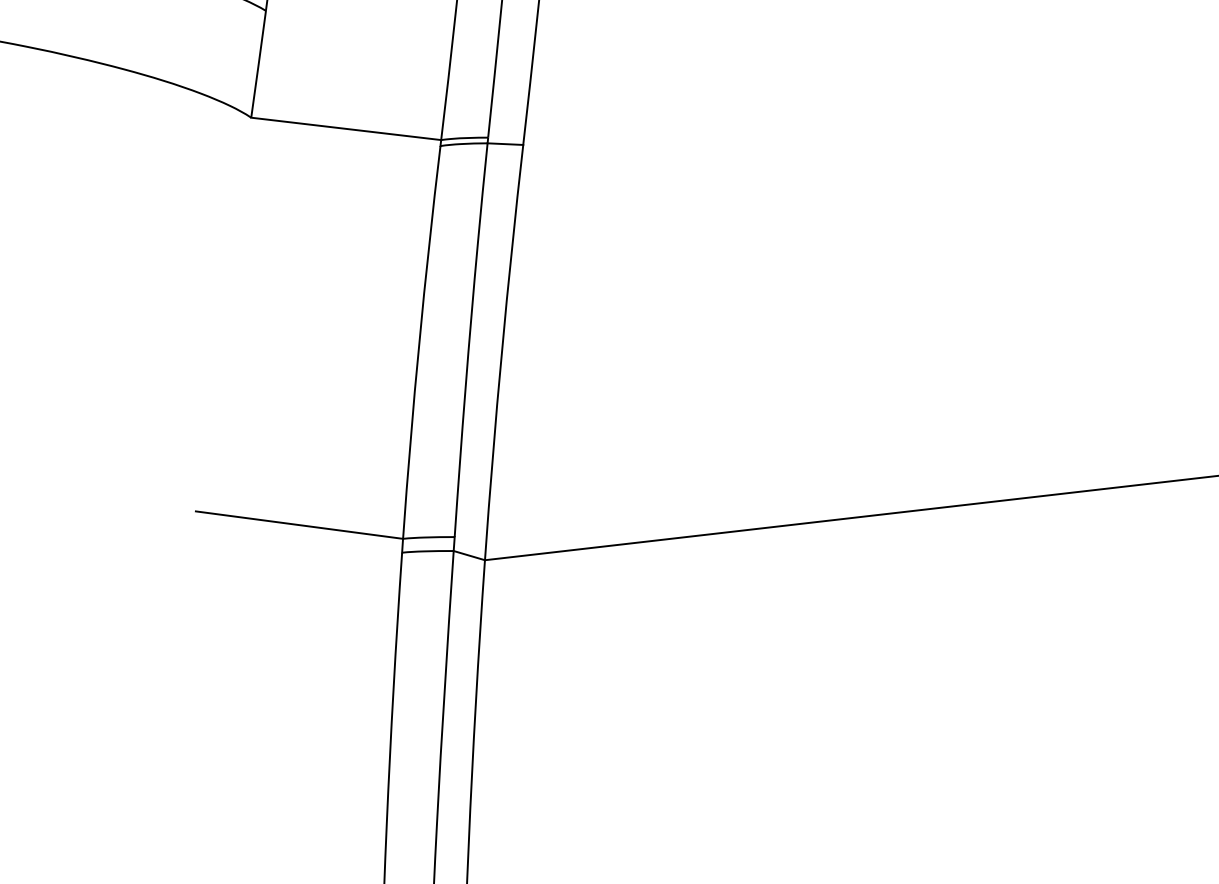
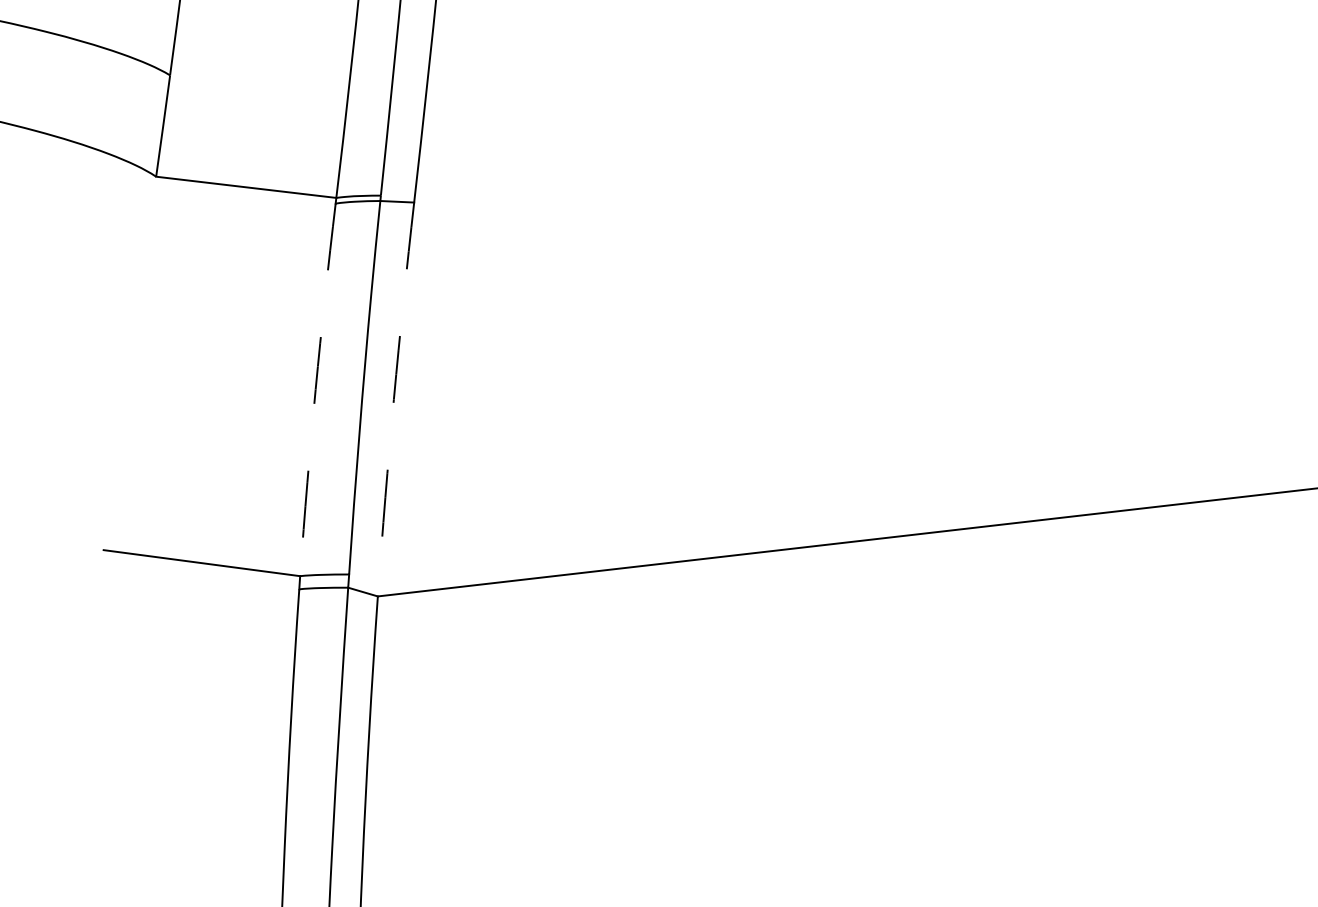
arc: (419, 342) -> (315, 389), solid -> dashed
arc: (501, 352) -> (393, 399), solid -> dashed

